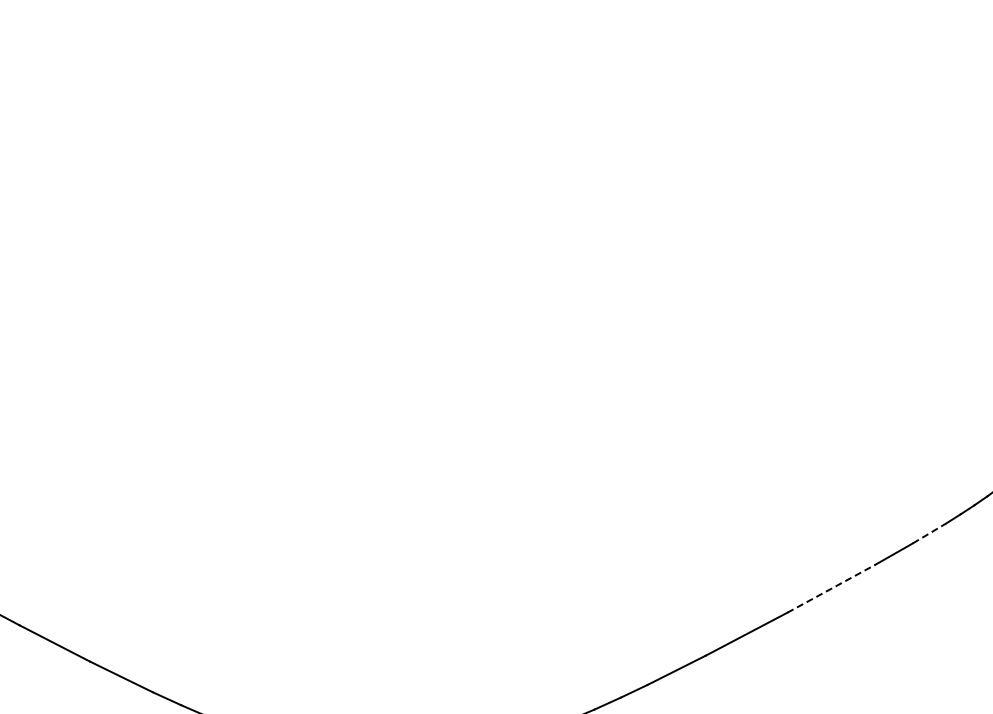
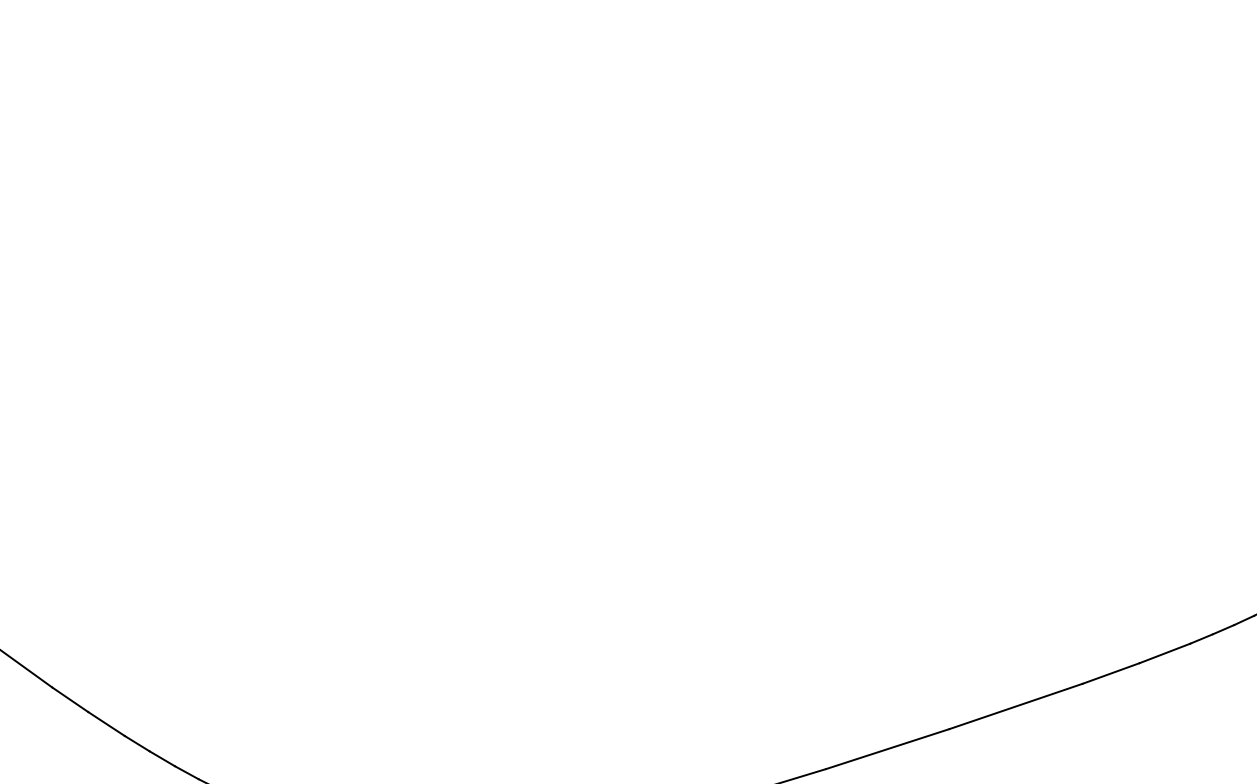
line: (929, 533) -> (1165, 653), dashed -> solid
line: (831, 588) -> (1016, 706), dashed -> solid

